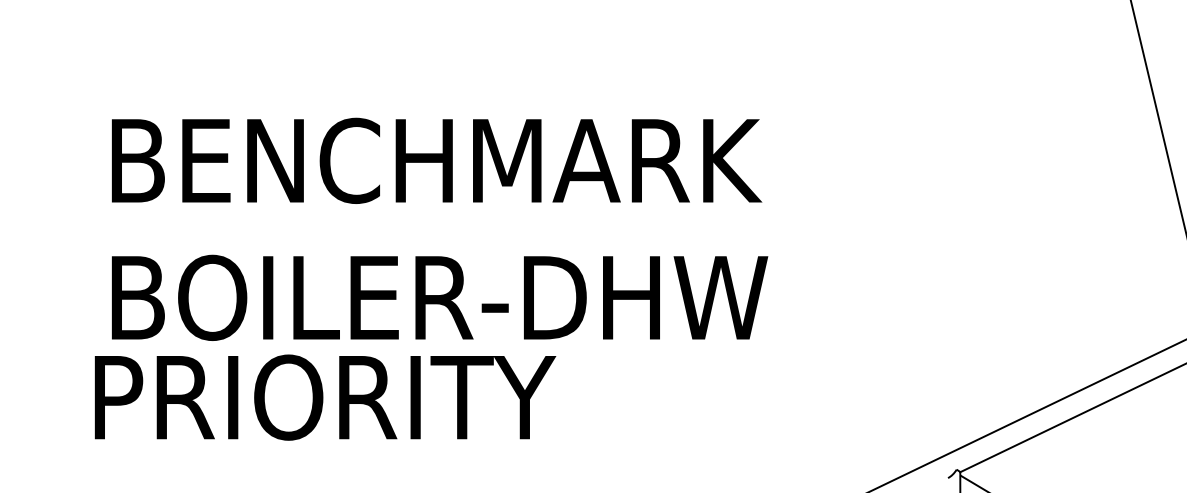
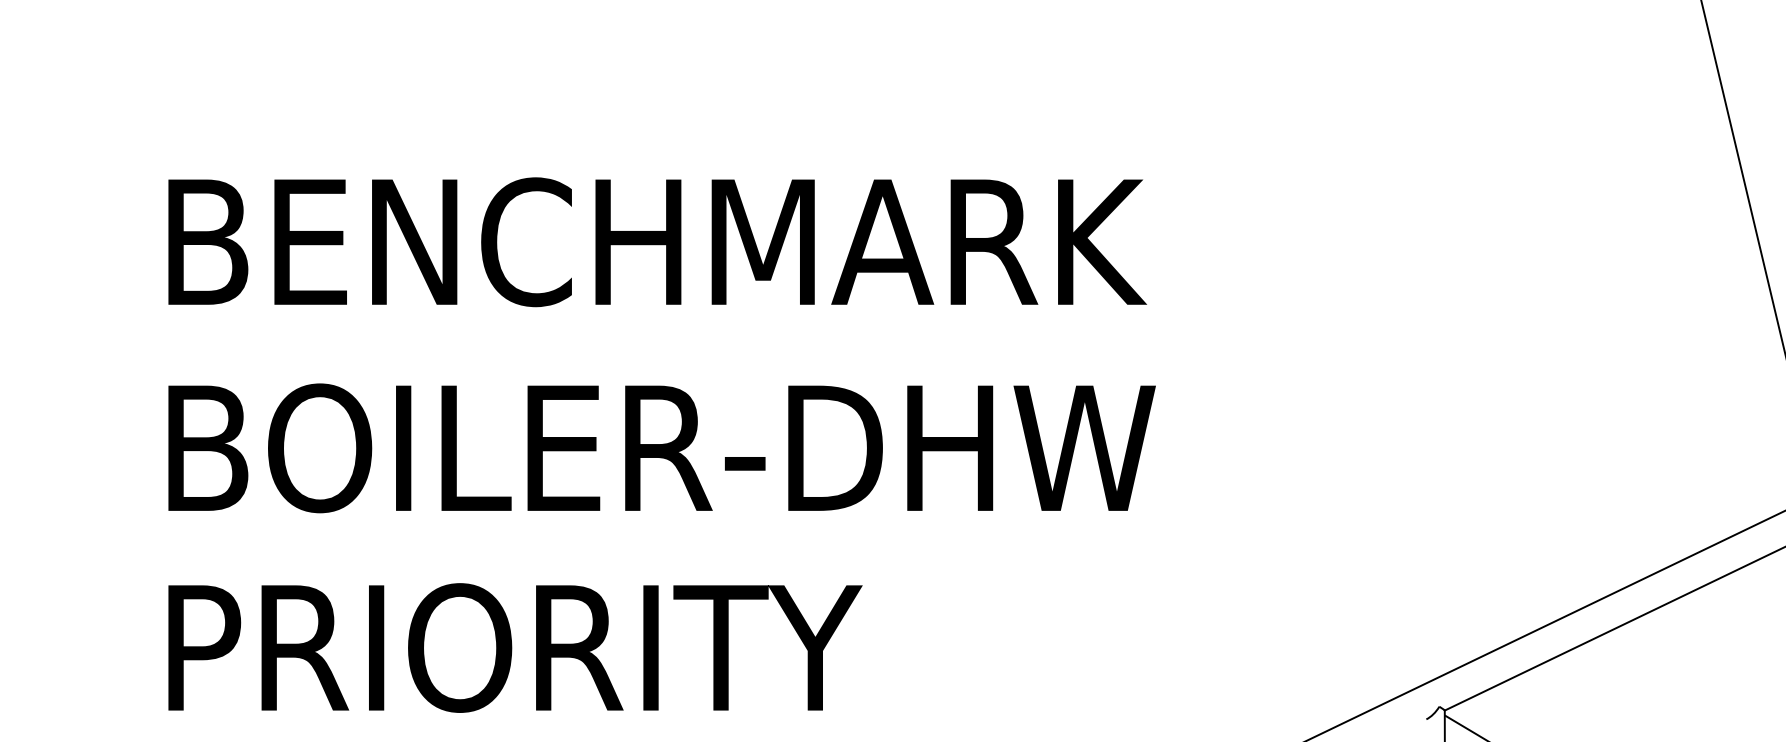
text: (325, 397) -> (515, 647), moved

